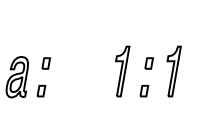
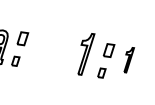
part: (46, 63) -> (23, 38), size x1.4
part: (148, 63) -> (108, 50), size x1.4
part: (173, 71) -> (128, 60), size x0.6

